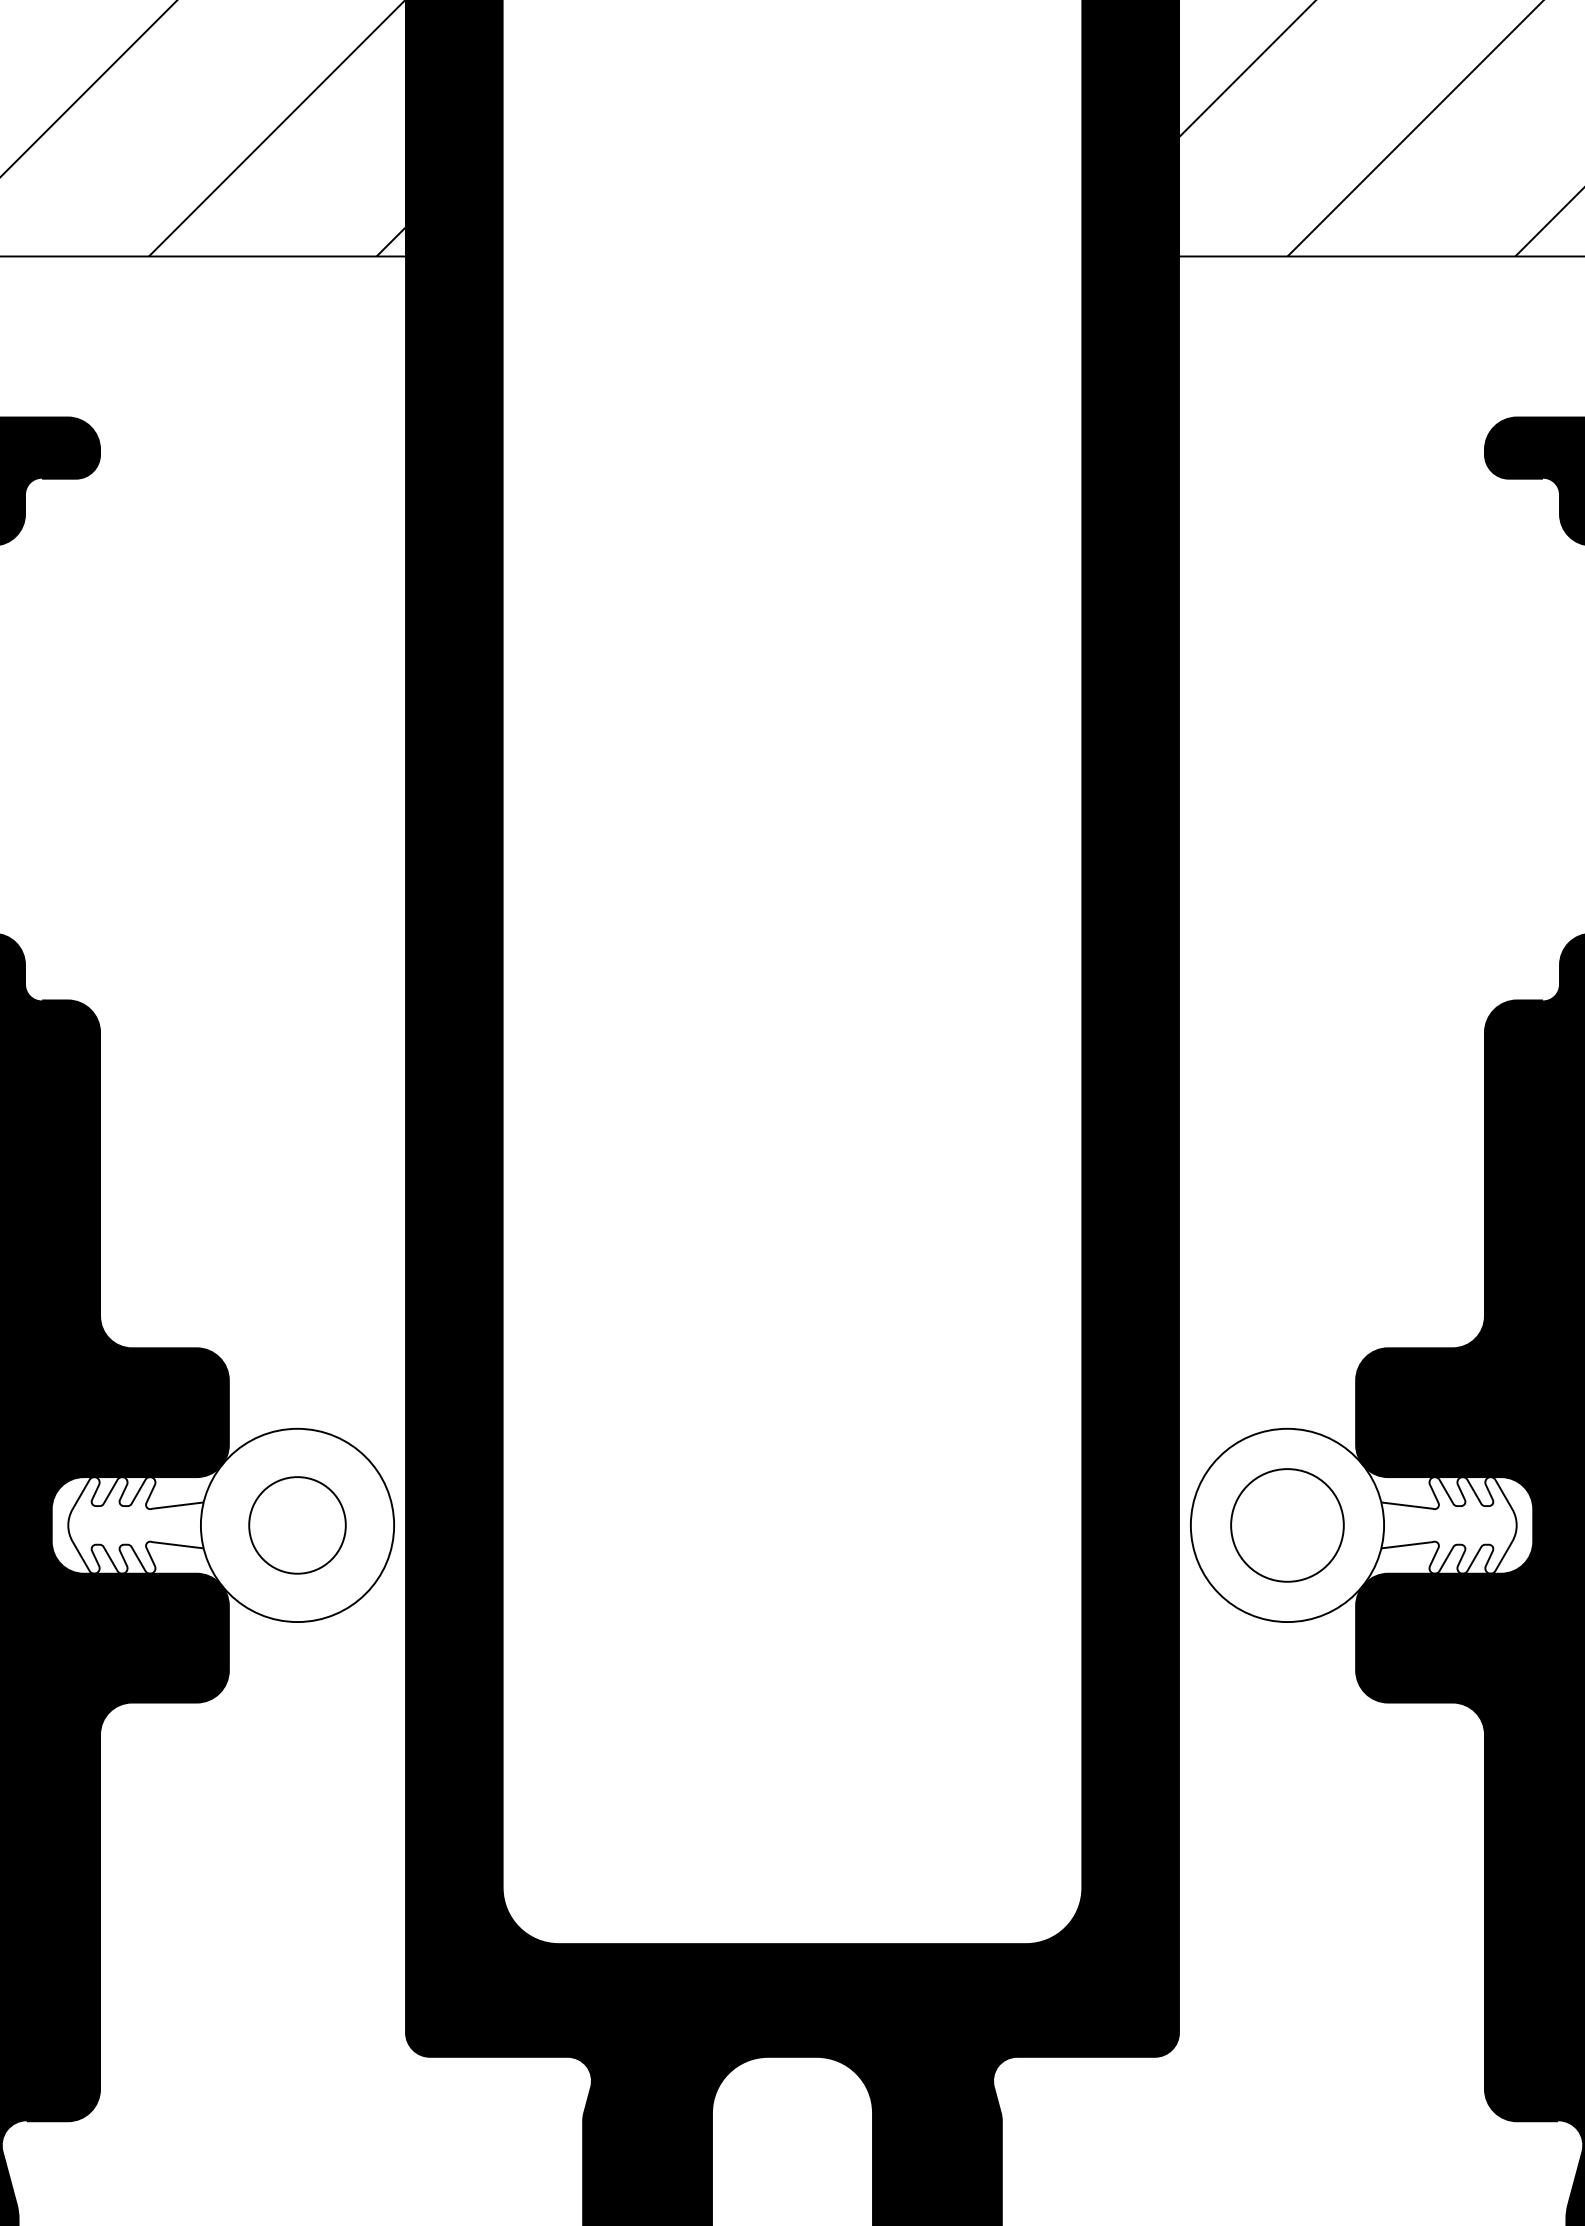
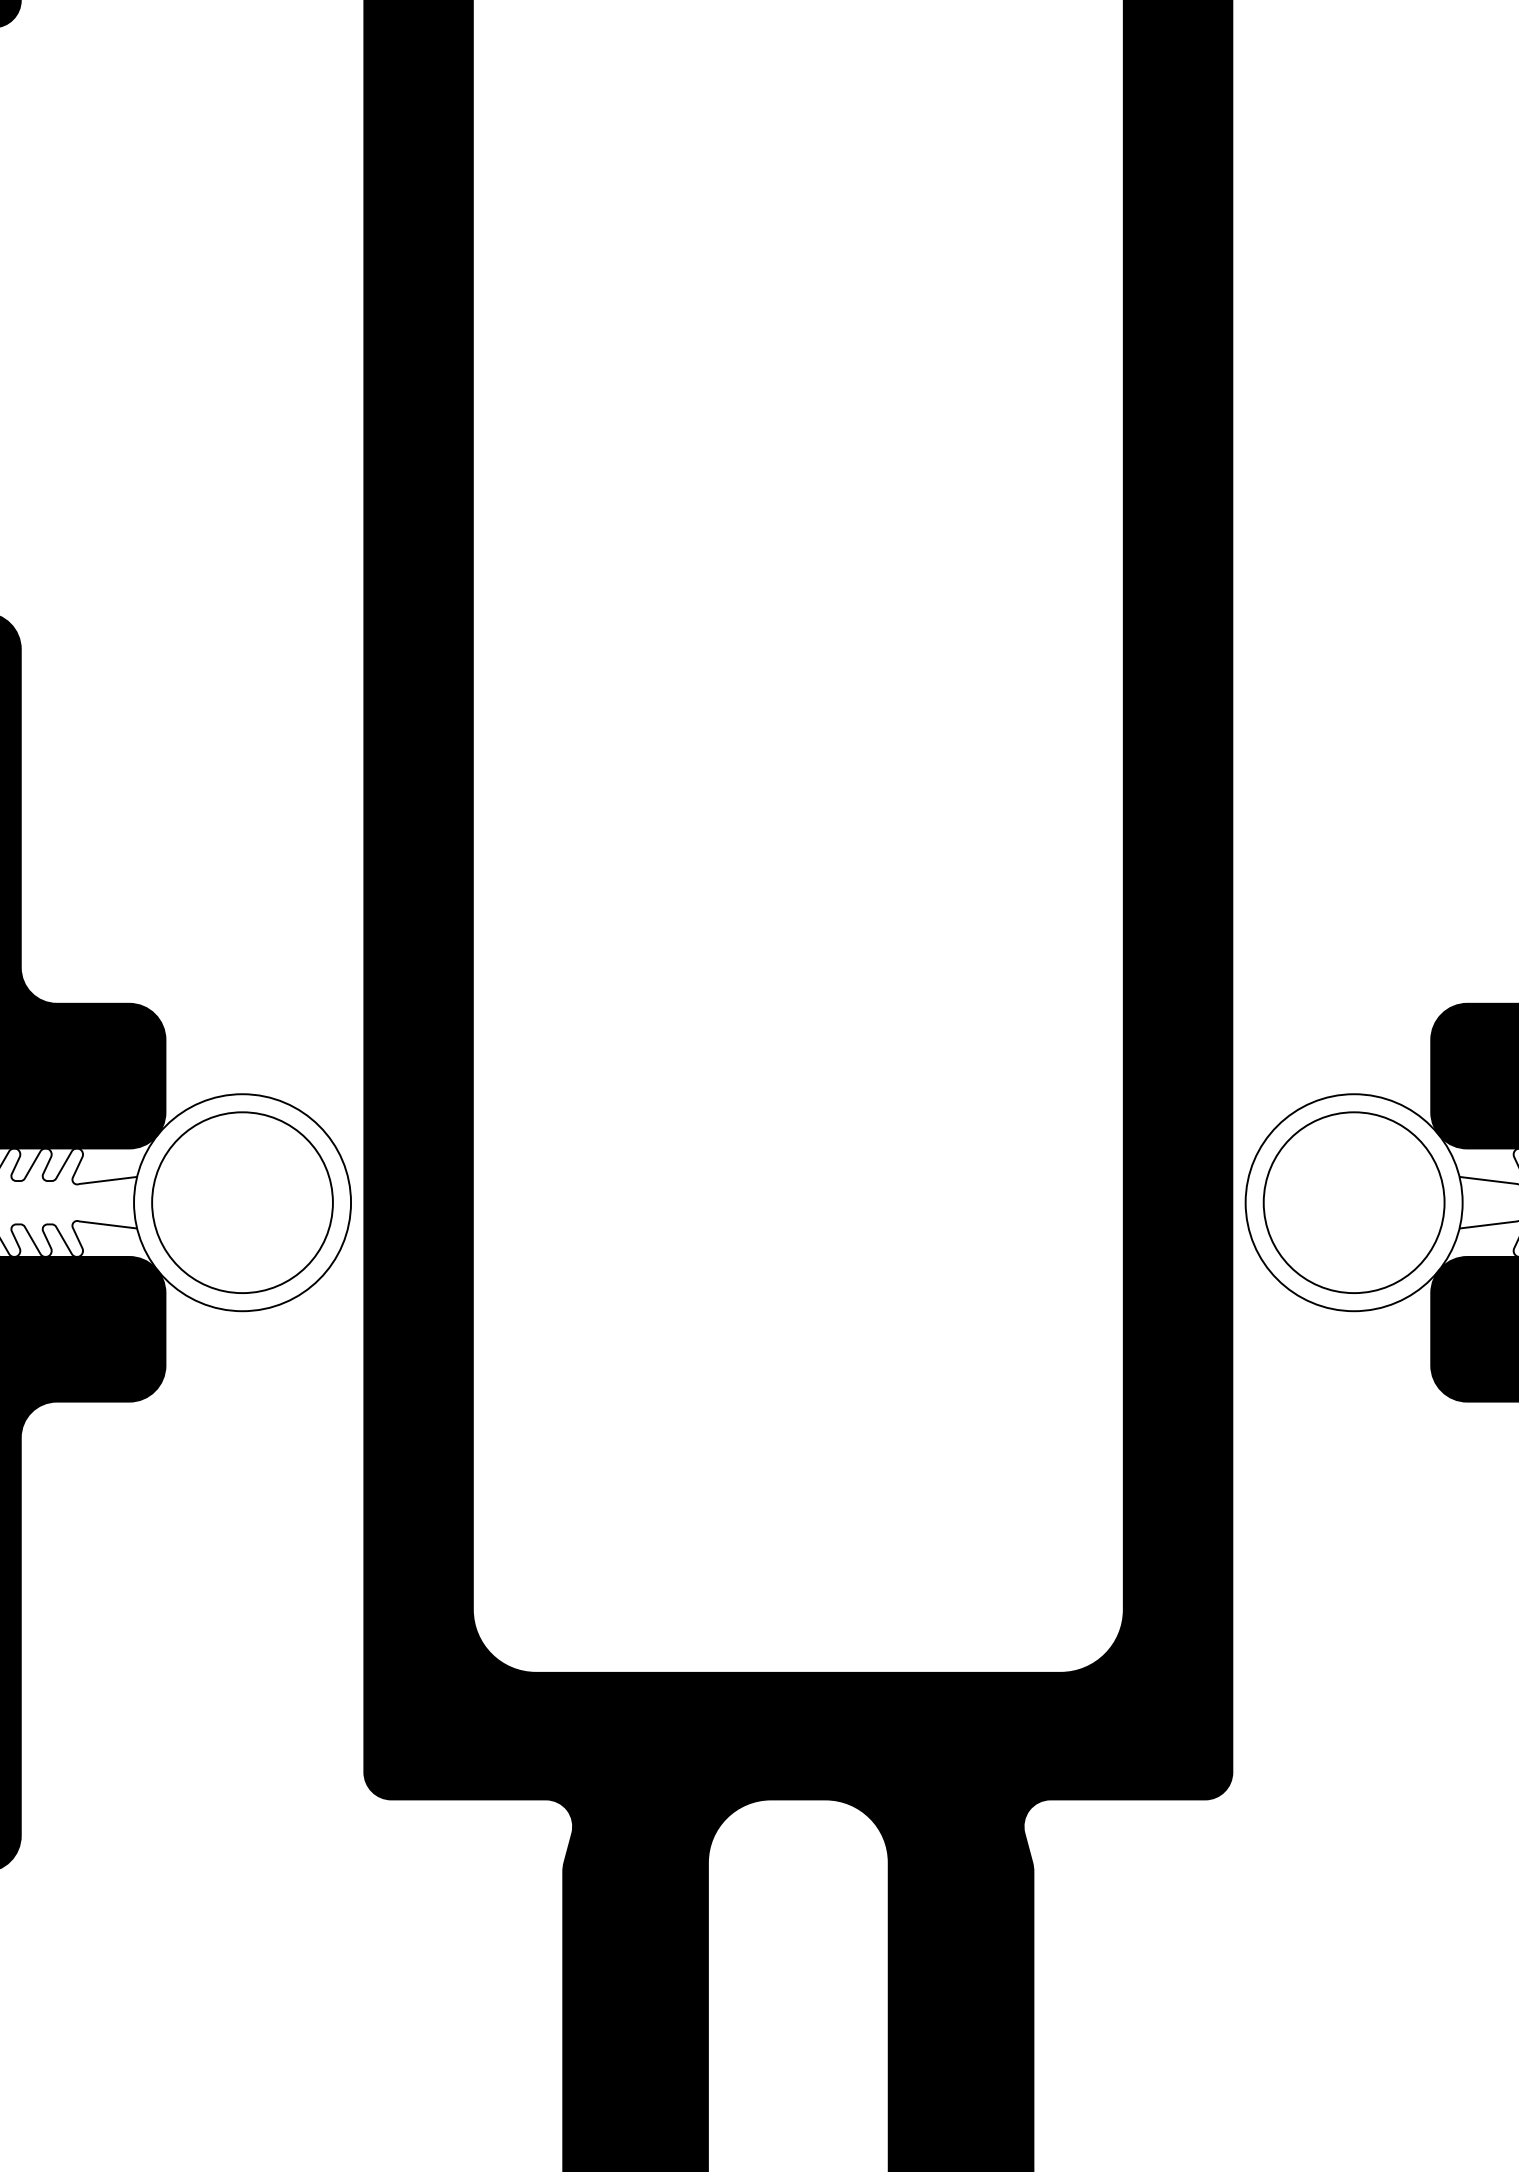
circle: (297, 1524) -> (242, 1201), size x1.67
circle: (1287, 1525) -> (1354, 1202), size x1.43

